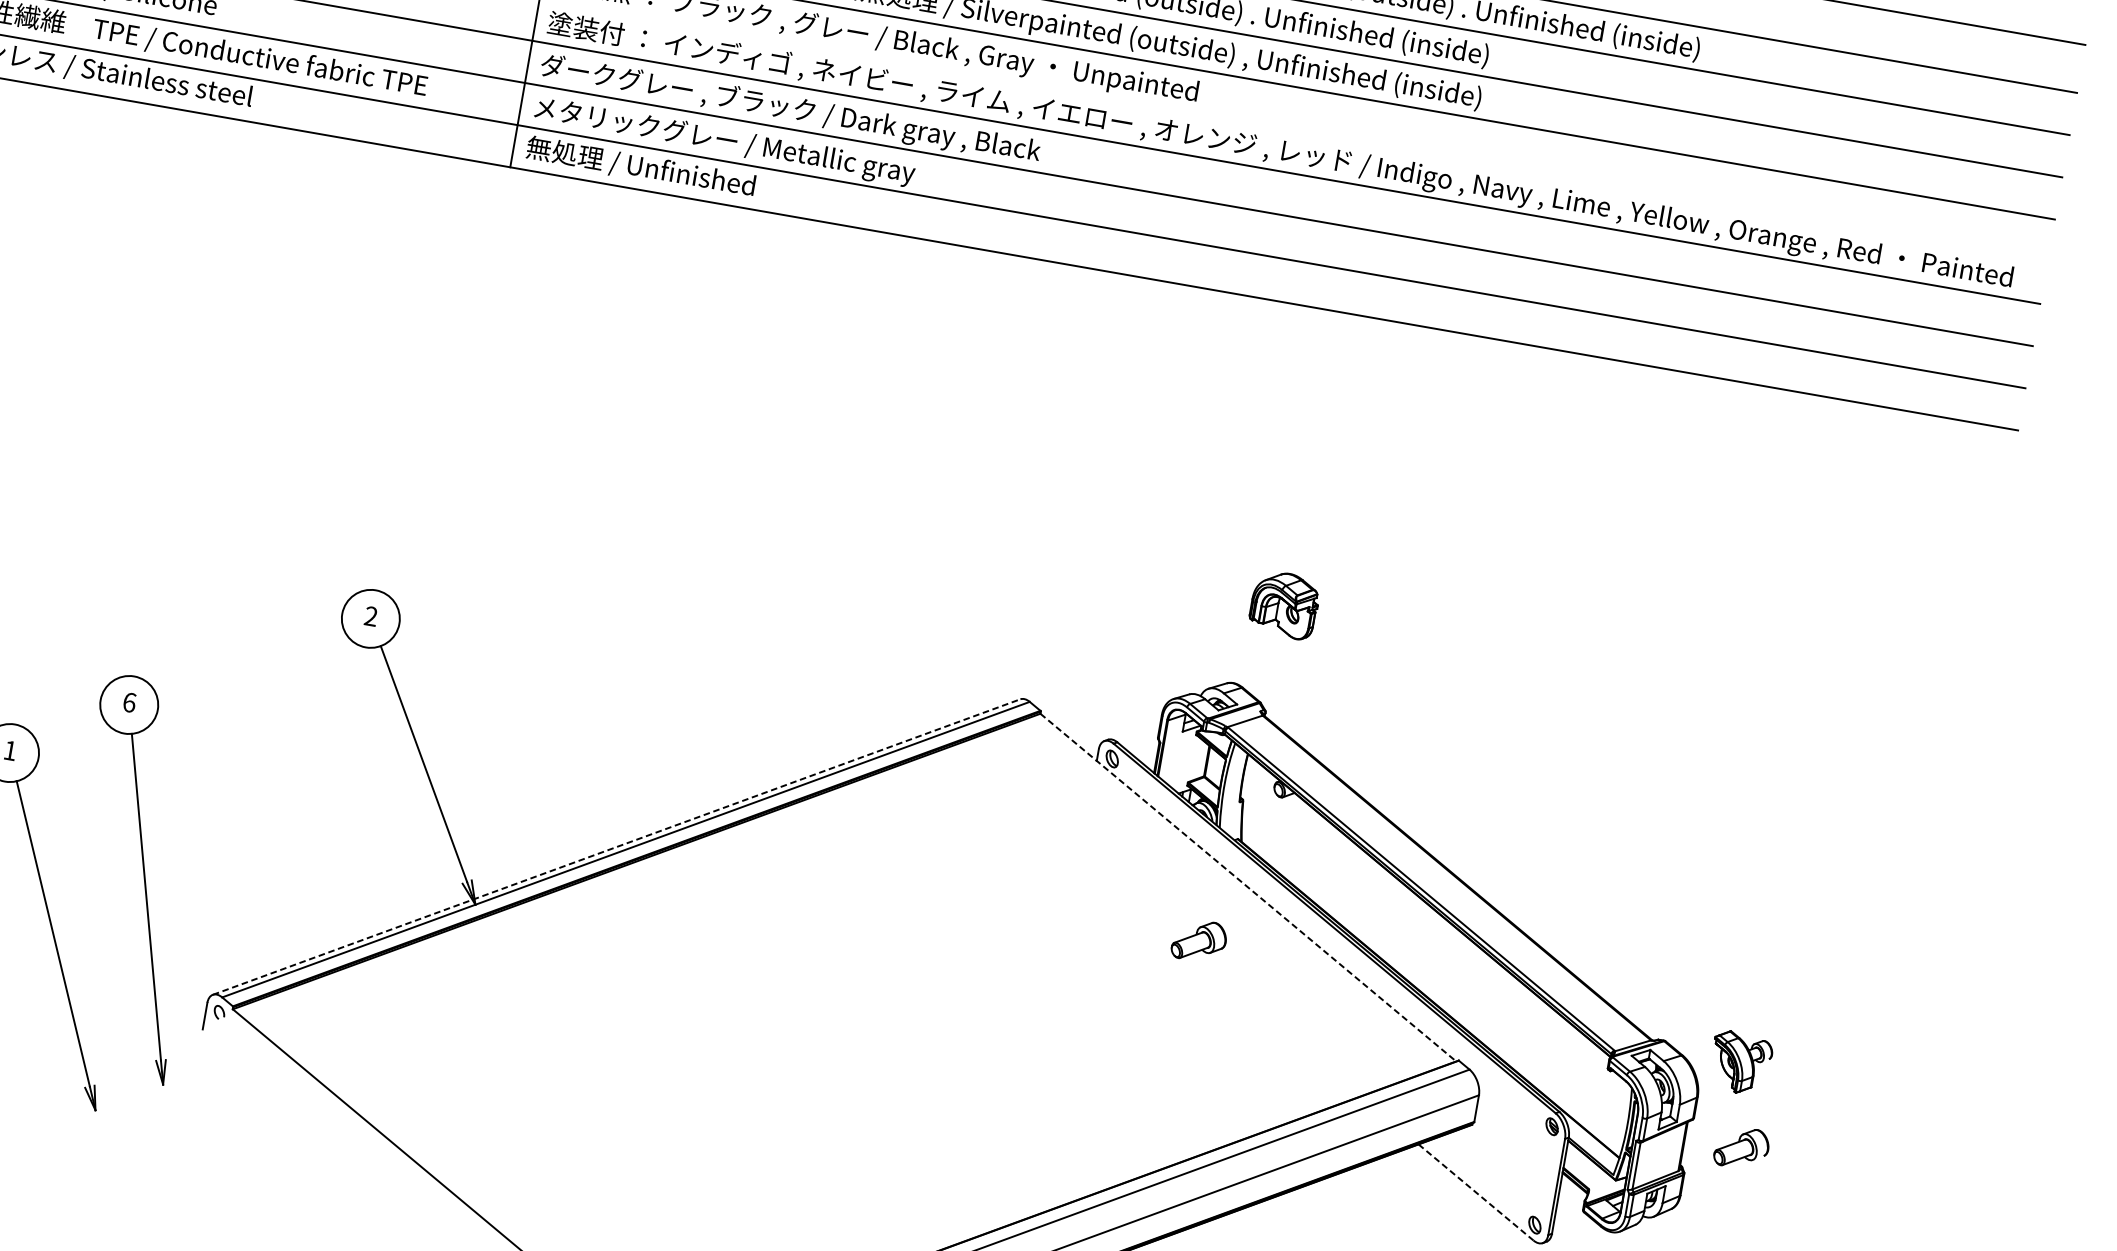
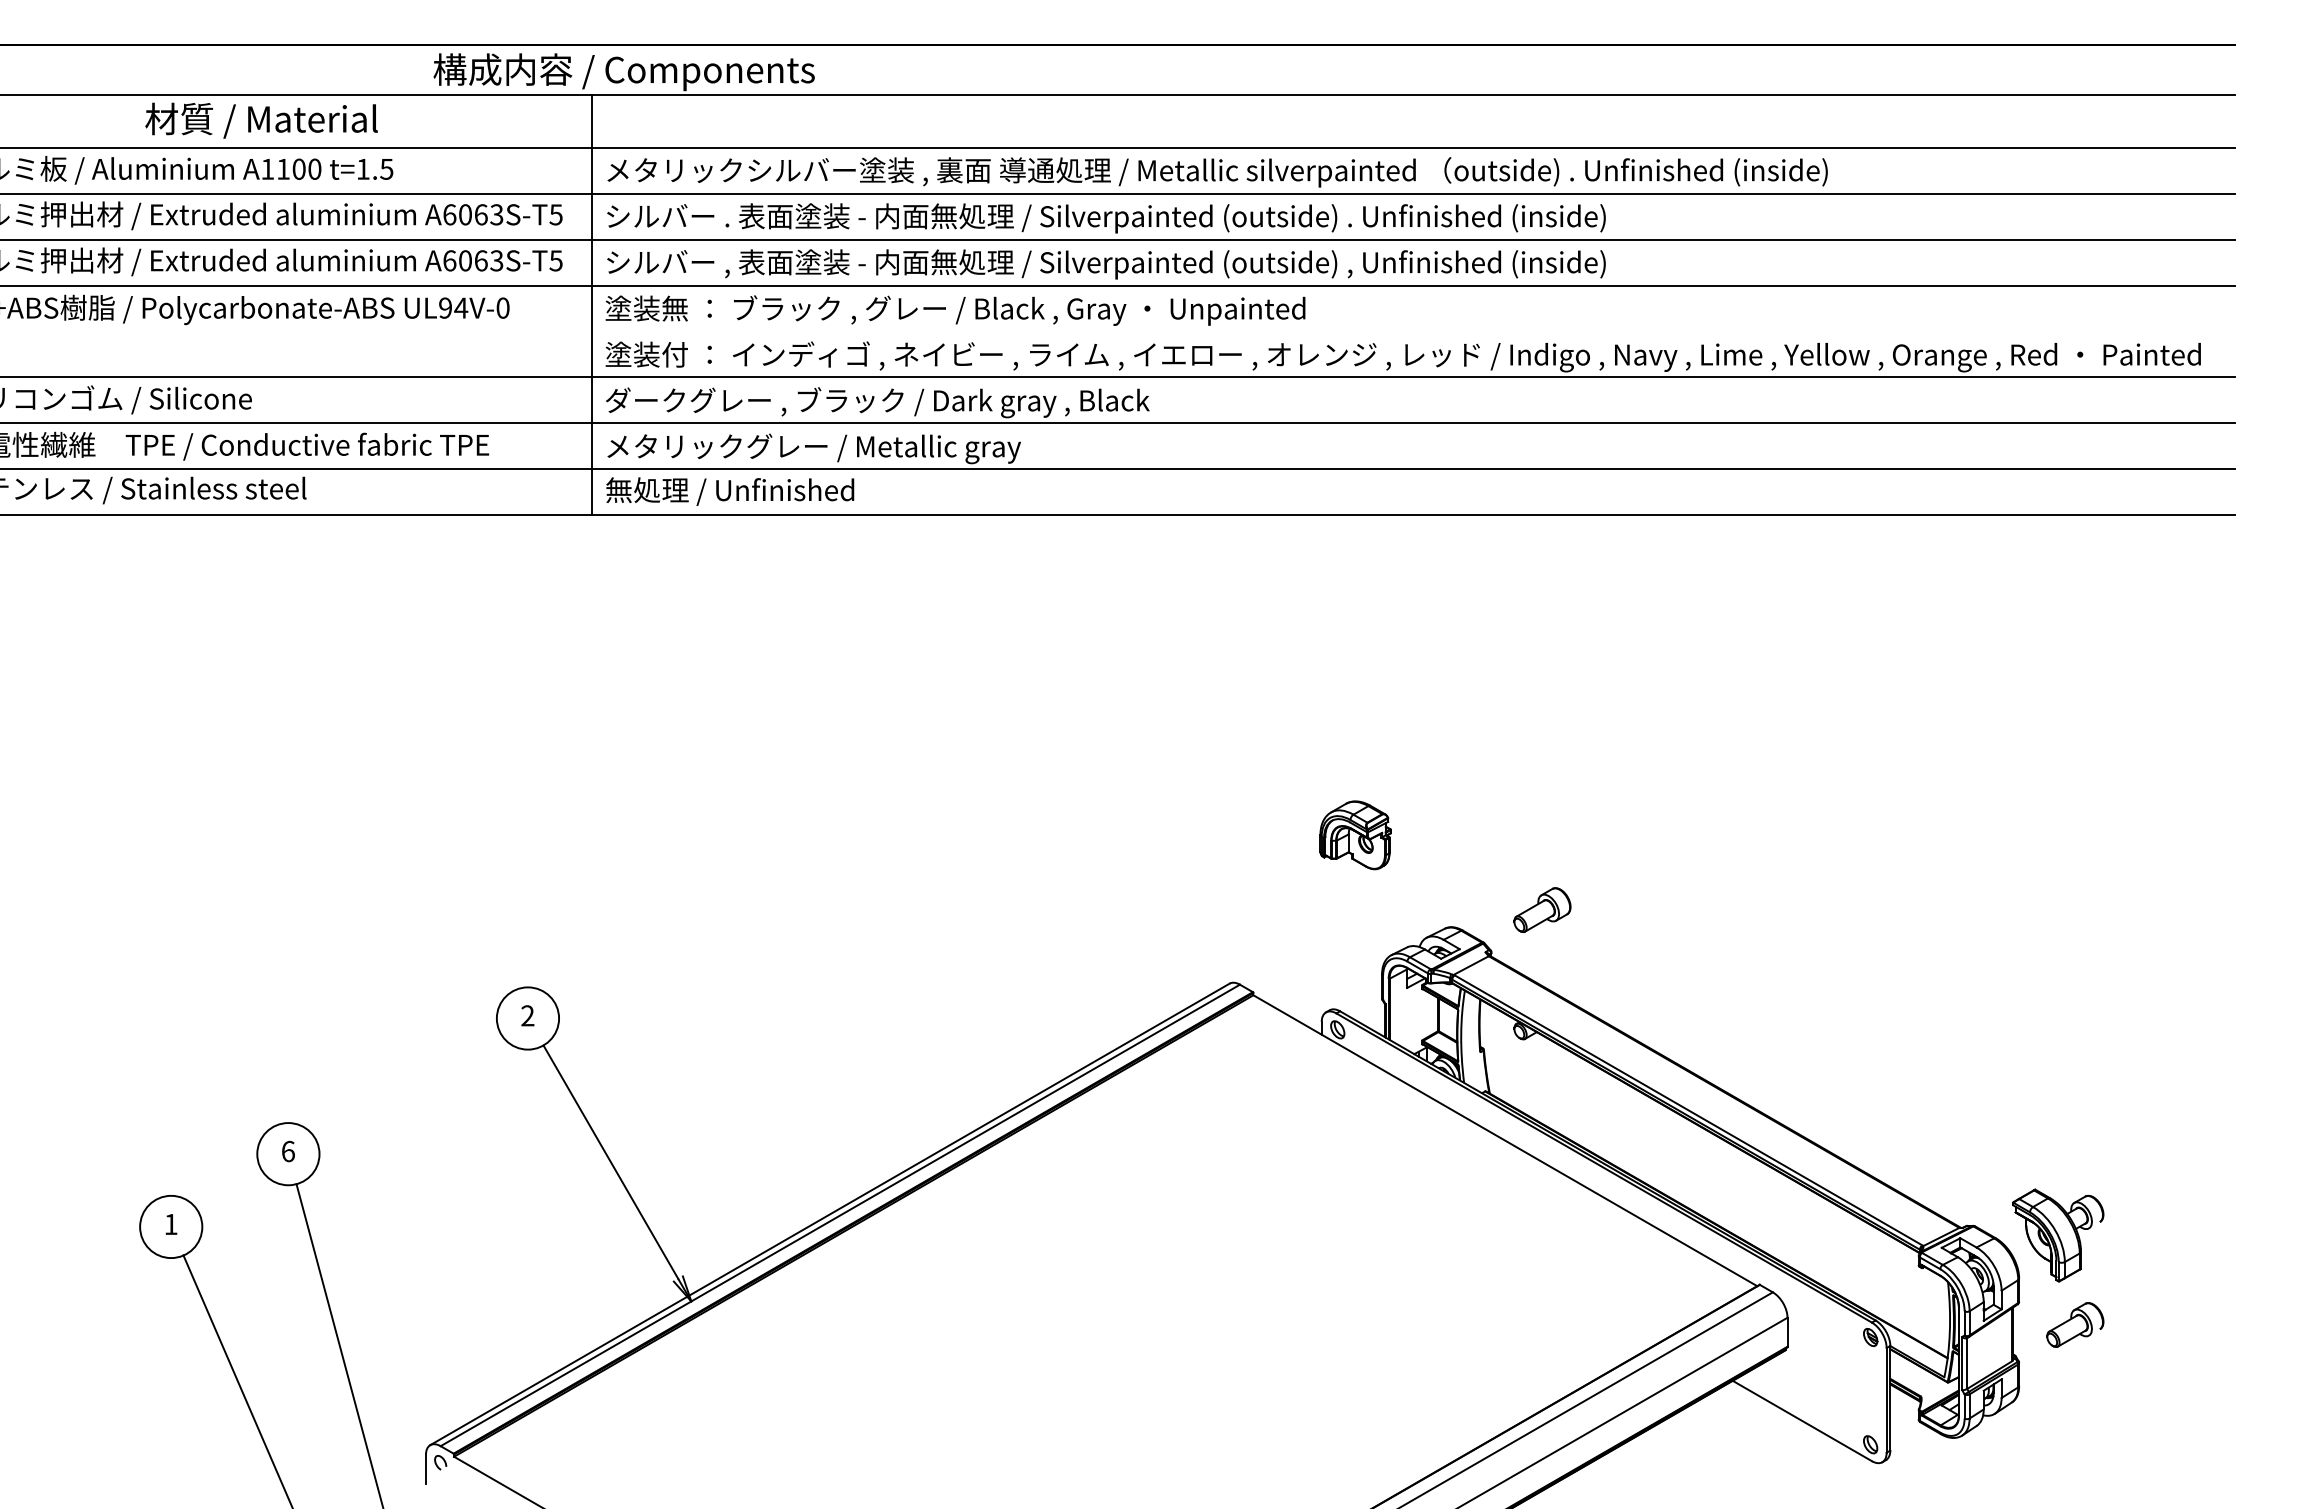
part: (1284, 605) -> (1355, 835), moved
line: (617, 847) -> (830, 1214), dashed -> solid
line: (1248, 887) -> (1505, 1140), dashed -> solid
part: (1199, 940) -> (1542, 909), moved
part: (1740, 1063) -> (2058, 1235), size x1.43
line: (1476, 1192) -> (1802, 1421), dashed -> solid

